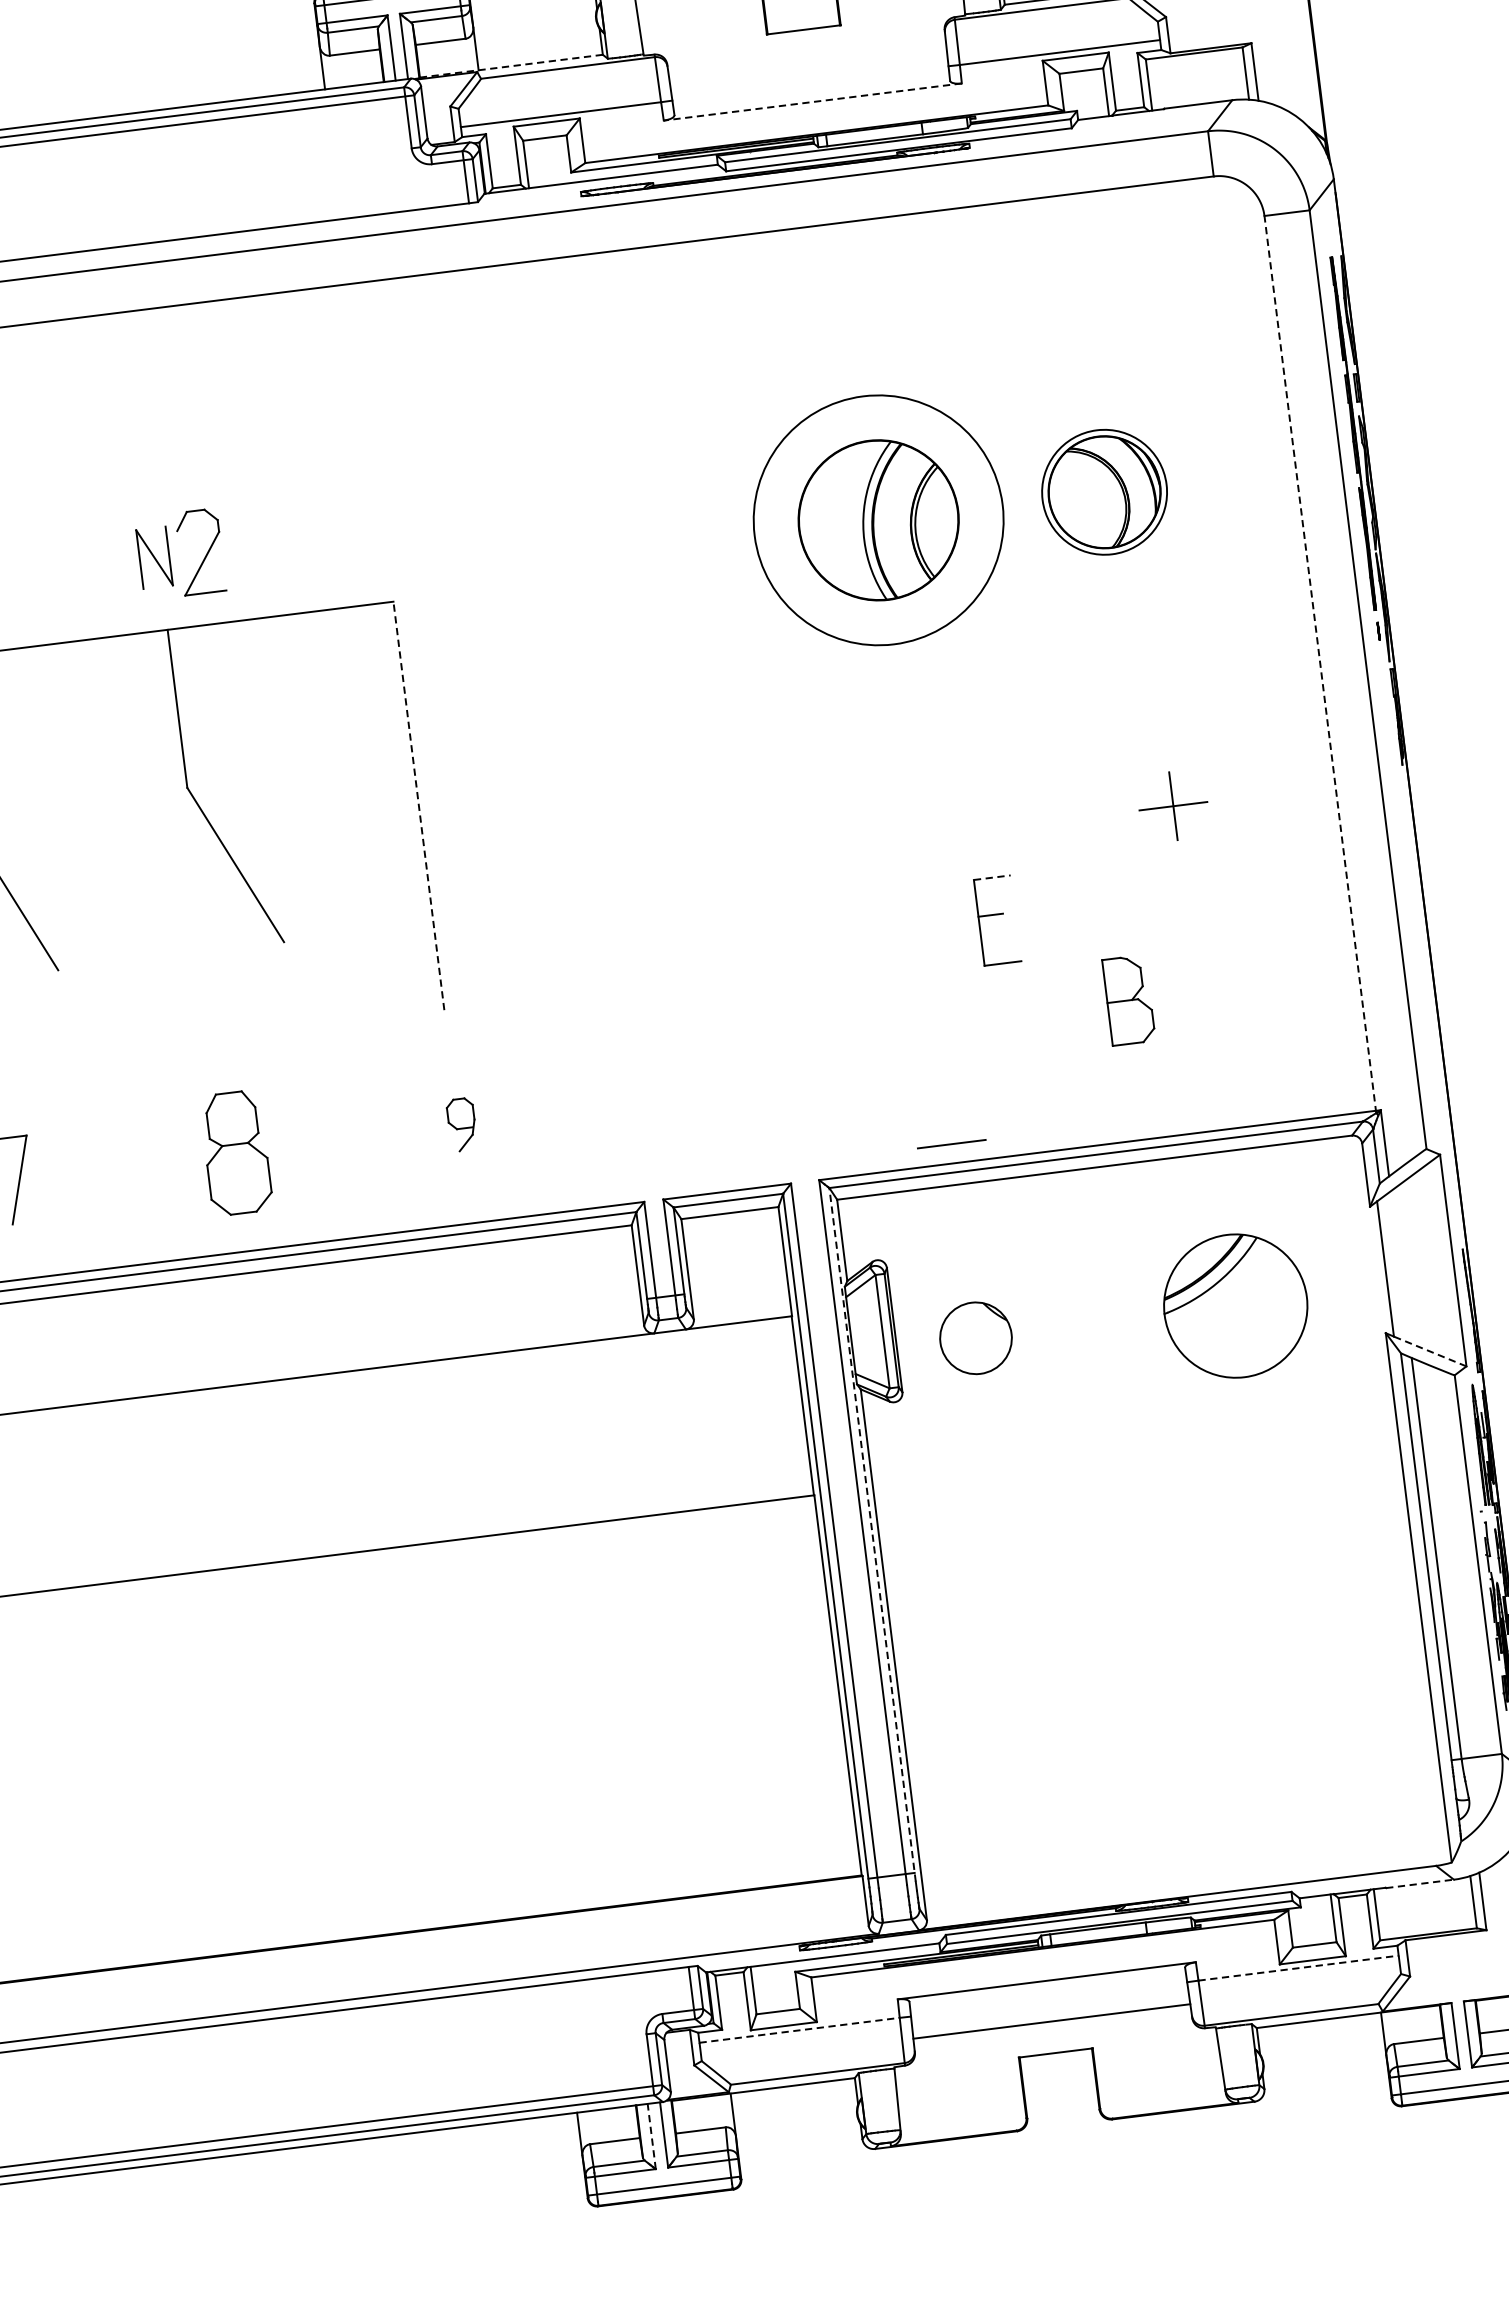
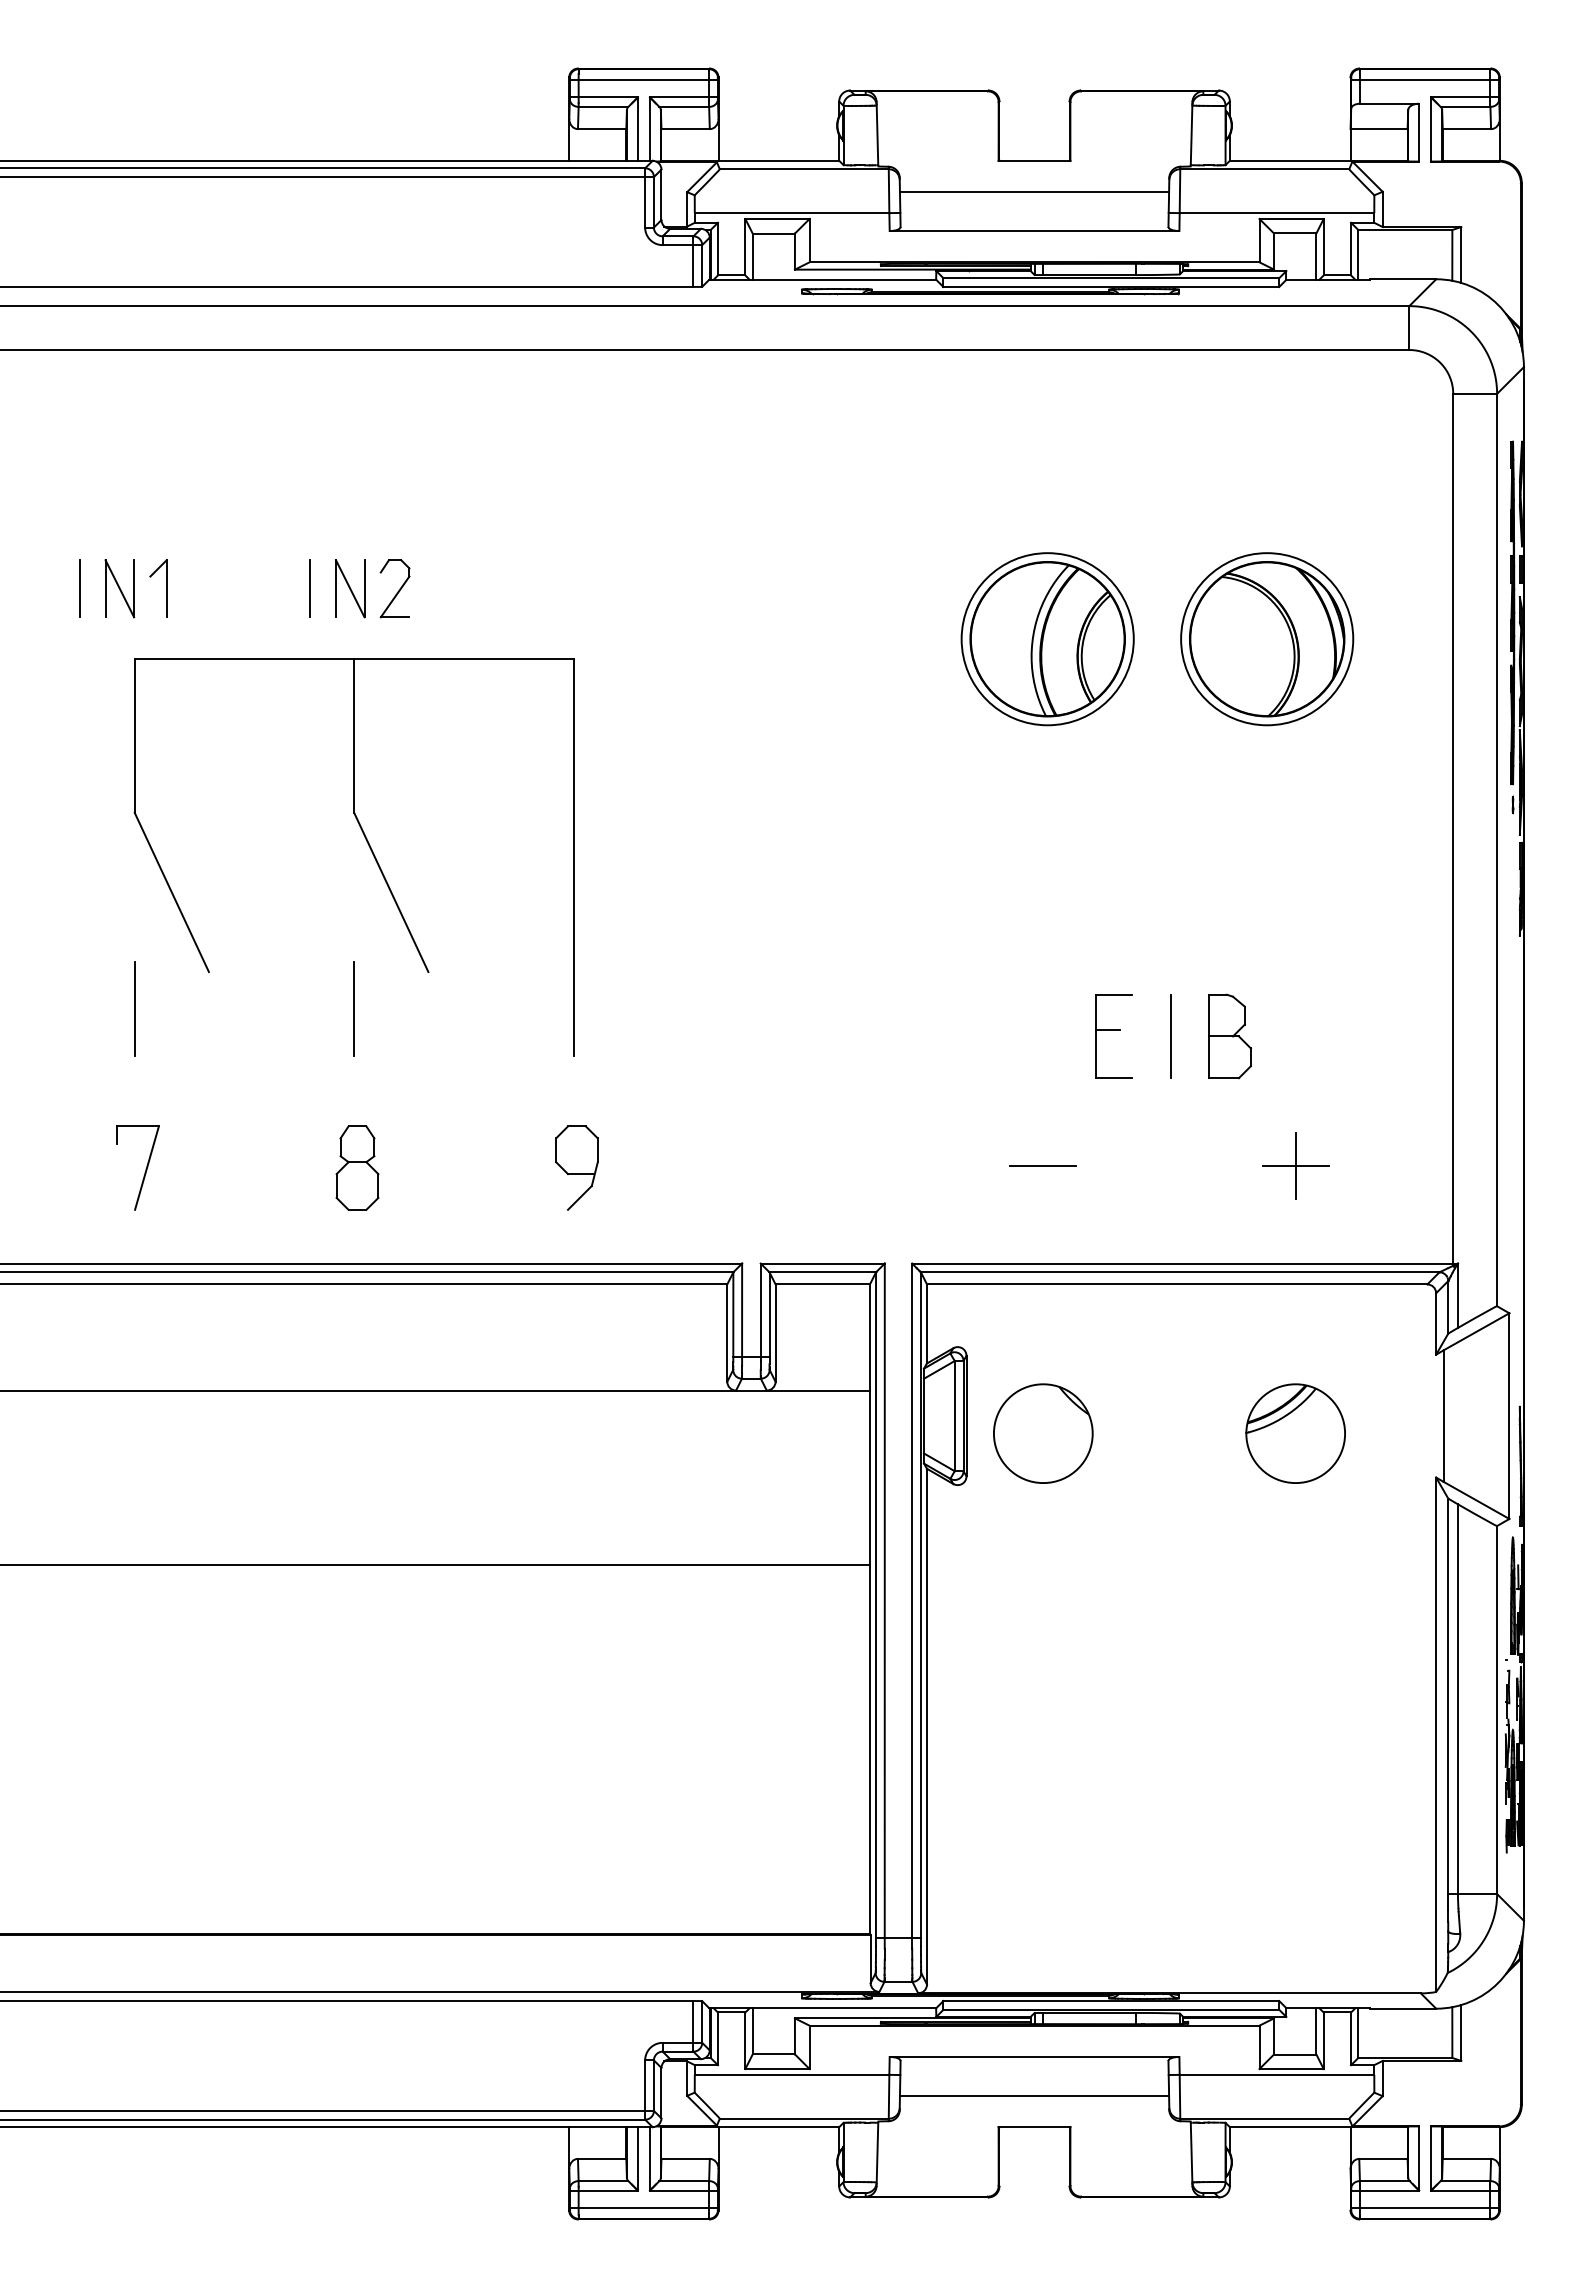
line: (807, 61) -> (1034, 191), added
line: (511, 65) -> (750, 160), dashed -> solid
line: (812, 102) -> (1034, 231), dashed -> solid
part: (1104, 492) -> (1267, 639), size x1.43
circle: (878, 520) -> (1047, 639), size x0.71
part: (200, 551) -> (394, 588), size x0.71
line: (113, 562) -> (310, 588), added
line: (1320, 664) -> (1453, 829), dashed -> solid
line: (418, 805) -> (573, 857), dashed -> solid
part: (1173, 805) -> (1295, 1165), moved
line: (991, 877) -> (1113, 994), dashed -> solid
line: (1055, 913) -> (1170, 1036), added
line: (211, 989) -> (353, 1008), added
part: (1128, 1000) -> (1229, 1036), moved
part: (461, 1124) -> (576, 1167), size x1.67
line: (950, 1143) -> (1042, 1165), moved
part: (236, 1152) -> (357, 1167), size x0.71
part: (1235, 1305) -> (1295, 1433), size x0.71
part: (976, 1338) -> (1043, 1433), size x1.43
line: (1430, 1351) -> (1476, 1500), dashed -> solid
line: (872, 1534) -> (920, 1608), dashed -> solid
line: (1420, 1883) -> (1403, 2008), dashed -> solid
line: (1299, 1967) -> (1277, 2074), dashed -> solid
line: (800, 2029) -> (792, 2074), dashed -> solid
line: (651, 2136) -> (637, 2158), dashed -> solid

